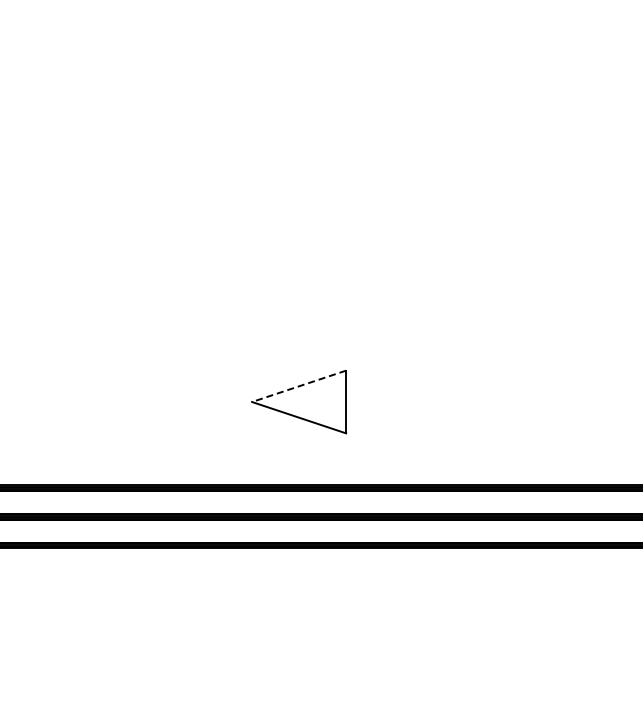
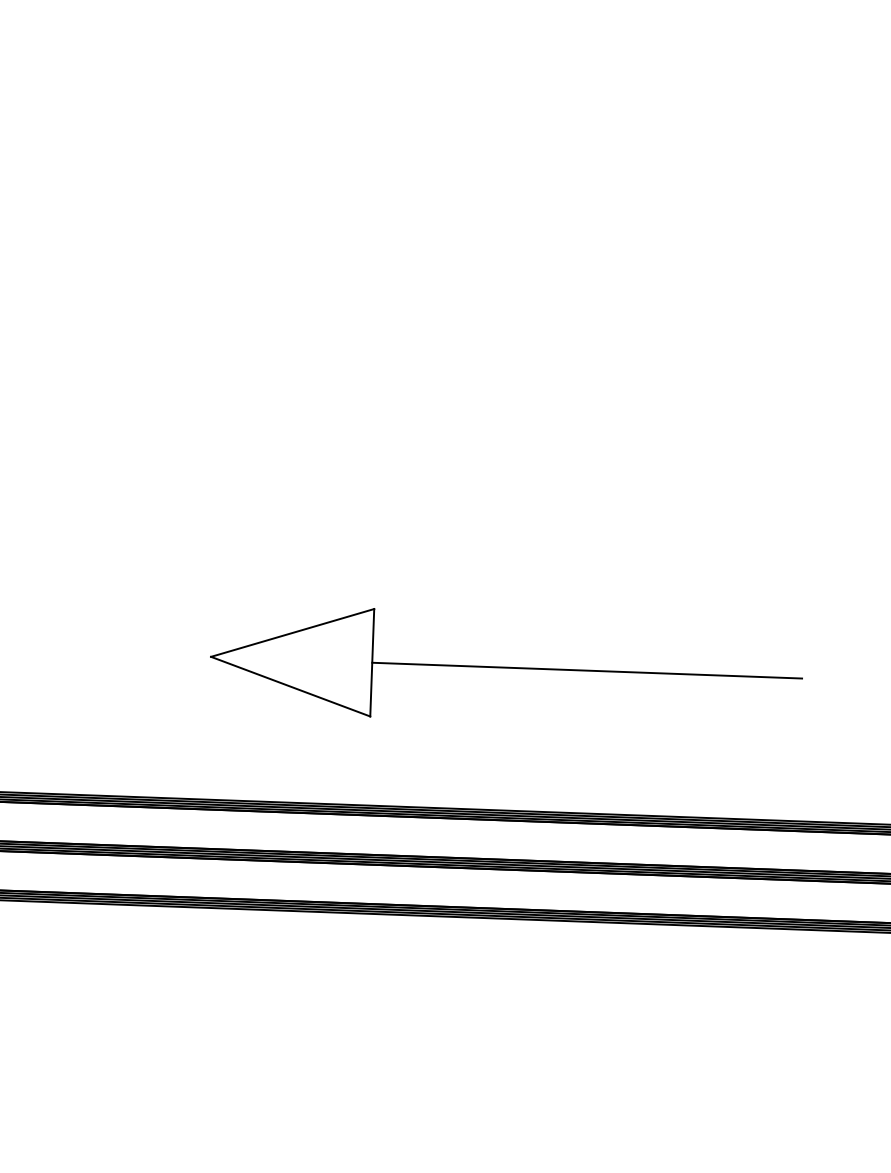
line: (299, 386) -> (293, 633), dashed -> solid
line: (471, 402) -> (586, 671), added

